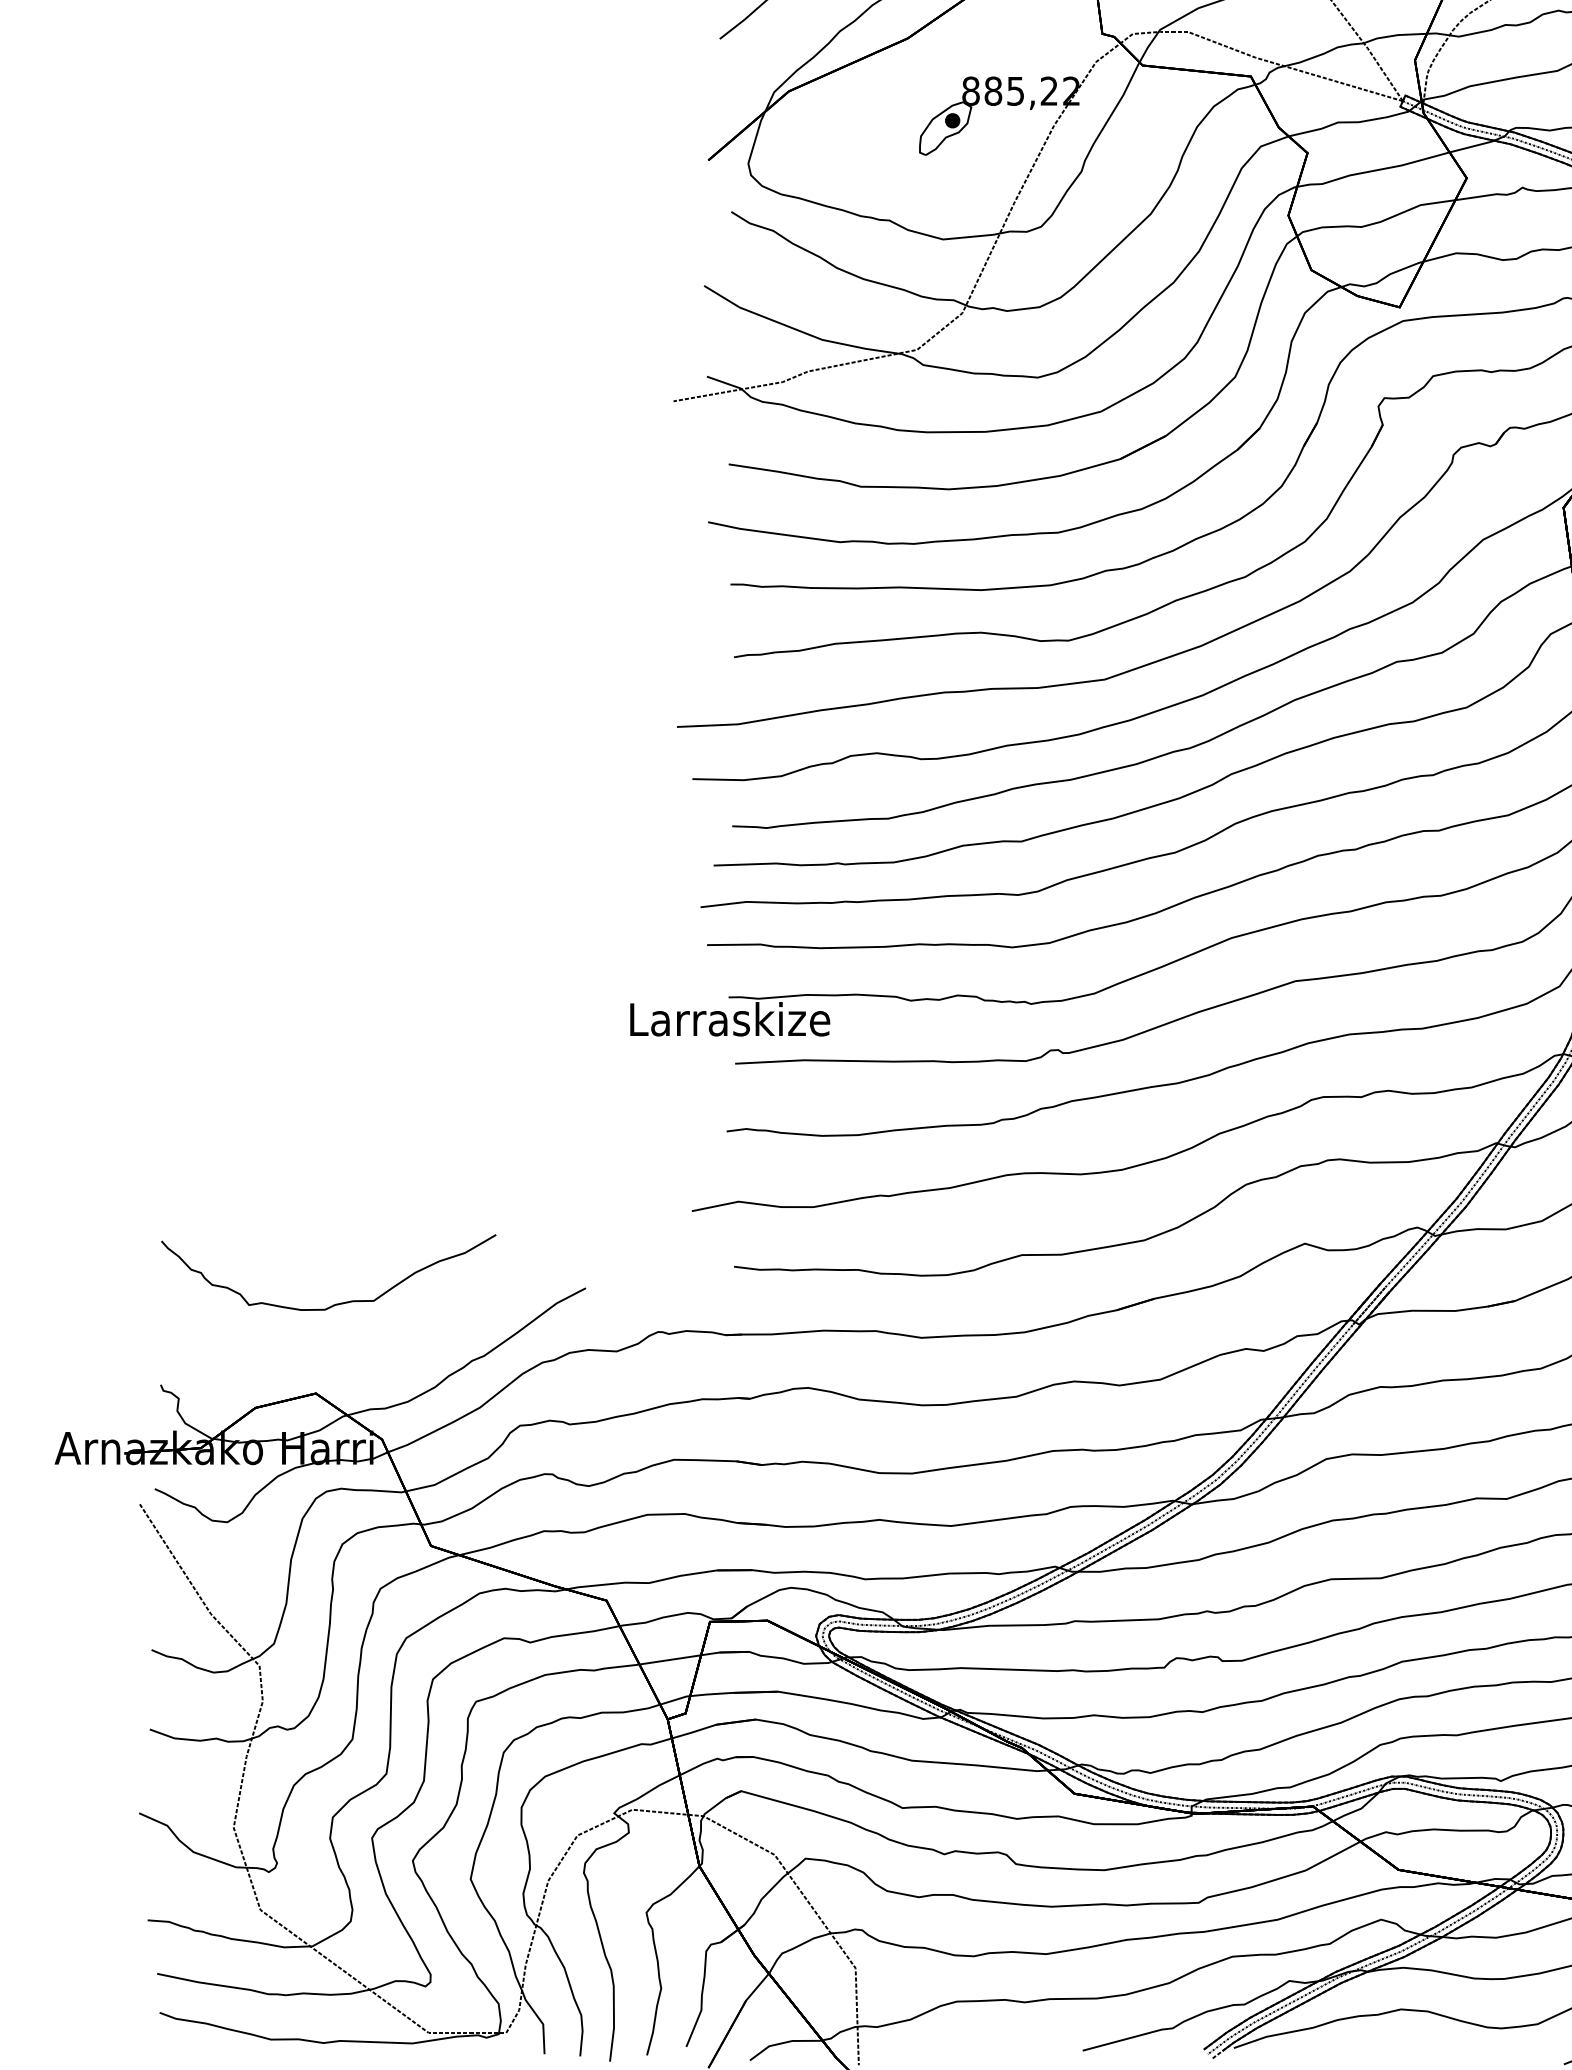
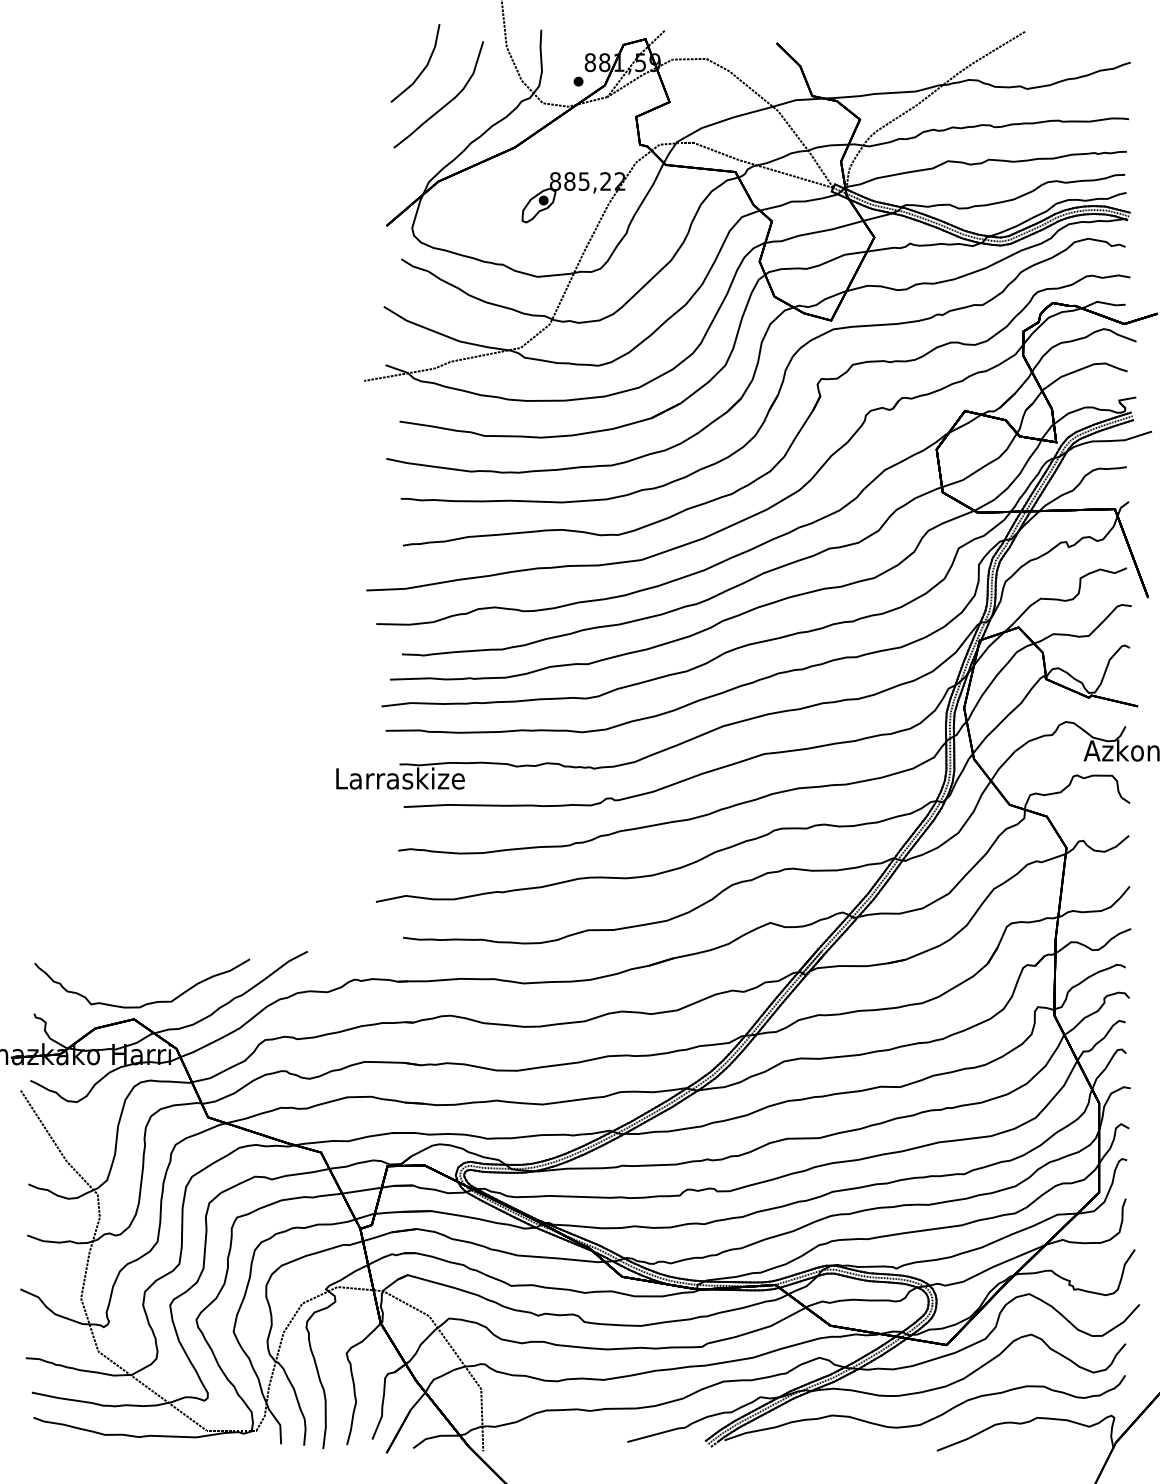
curve: (333, 1303) -> (145, 1003), moved

